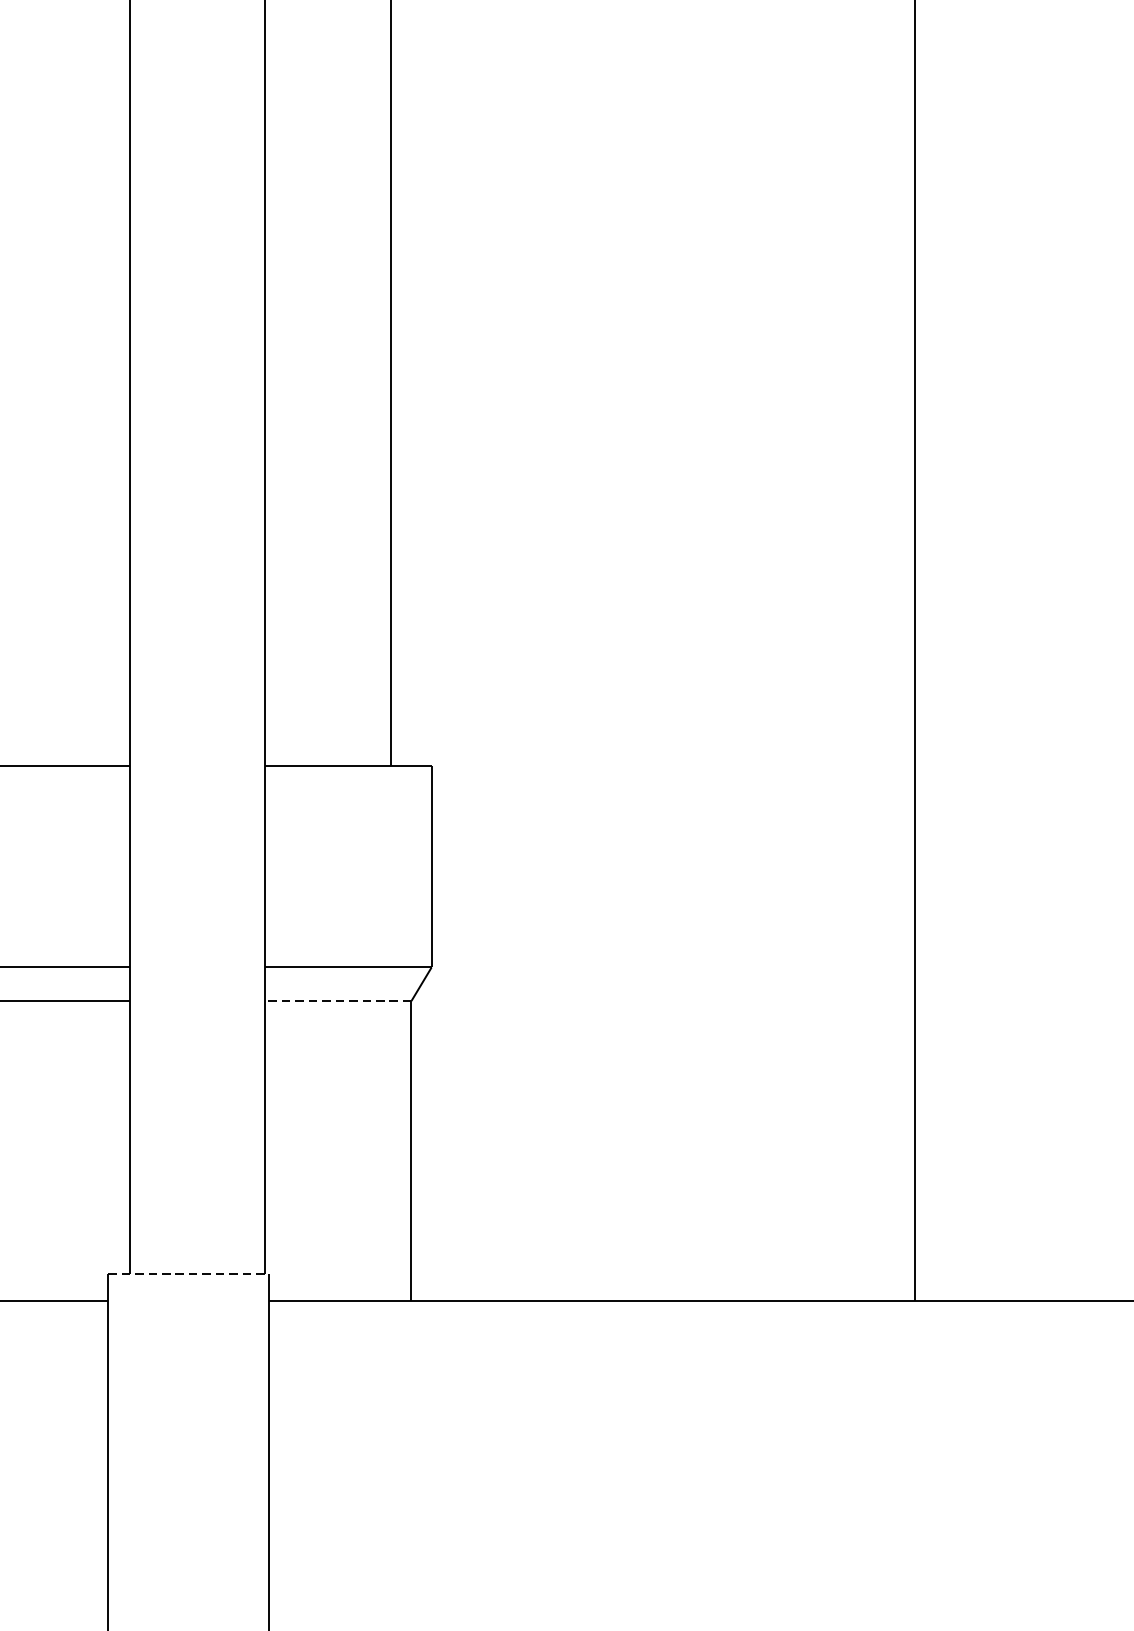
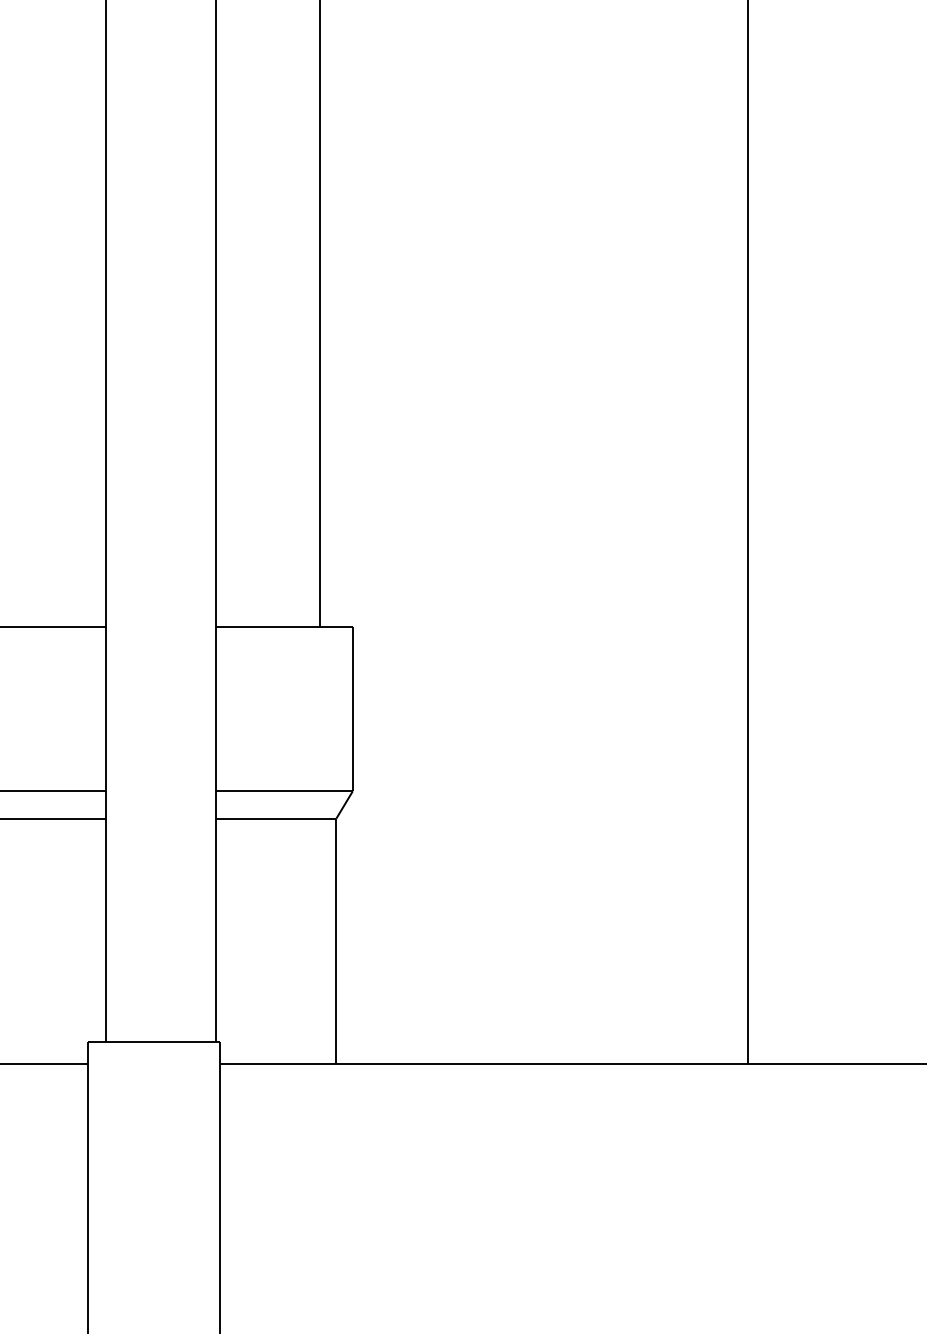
line: (337, 1000) -> (275, 818), dashed -> solid
line: (189, 1274) -> (154, 1042), dashed -> solid

